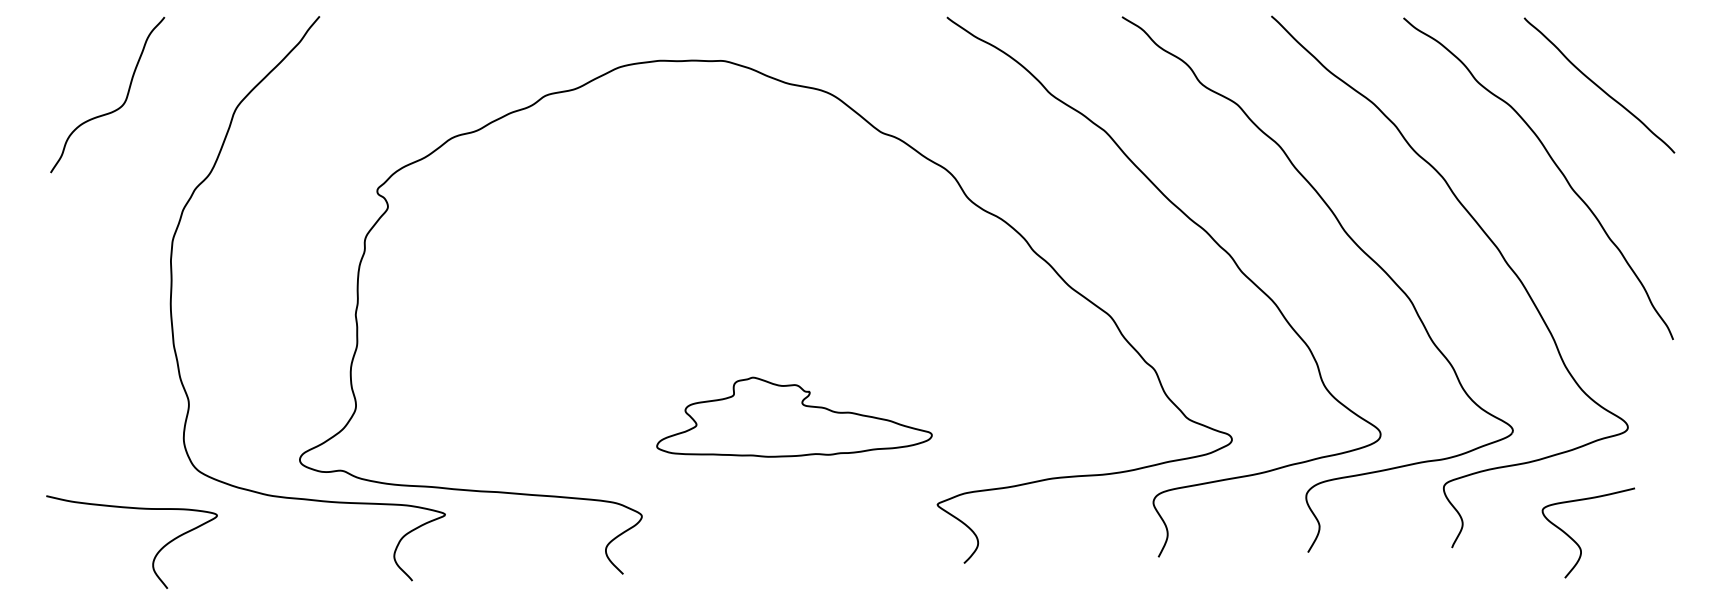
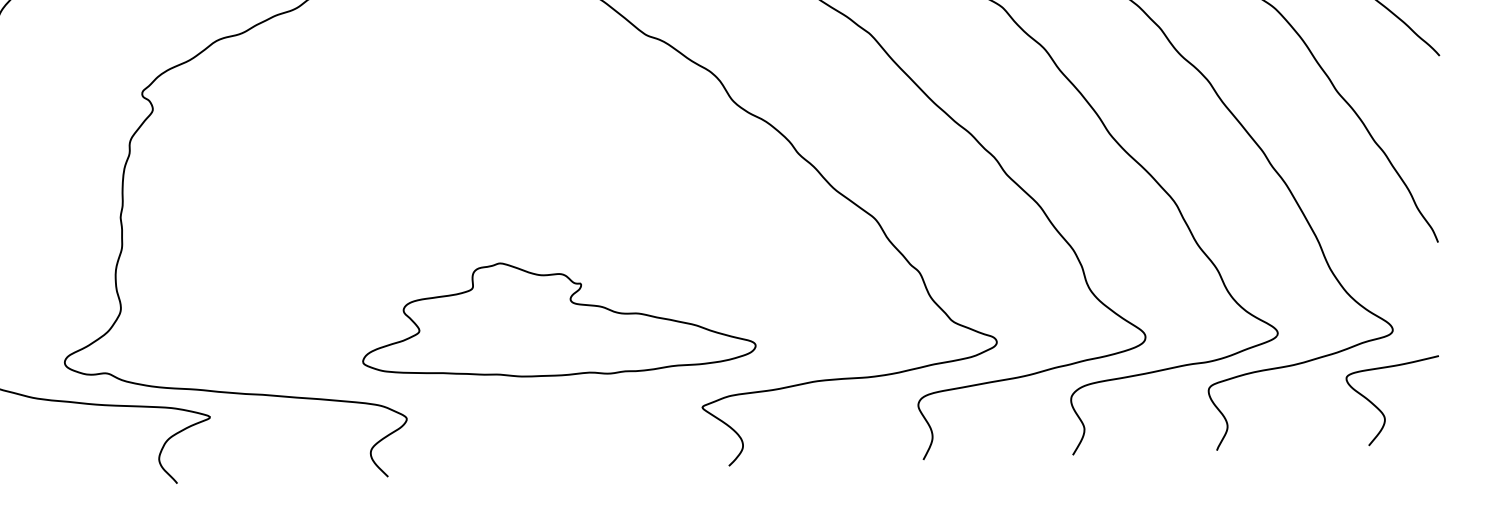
part: (794, 416) -> (559, 319), size x1.43
curve: (1576, 541) -> (1380, 409), moved

